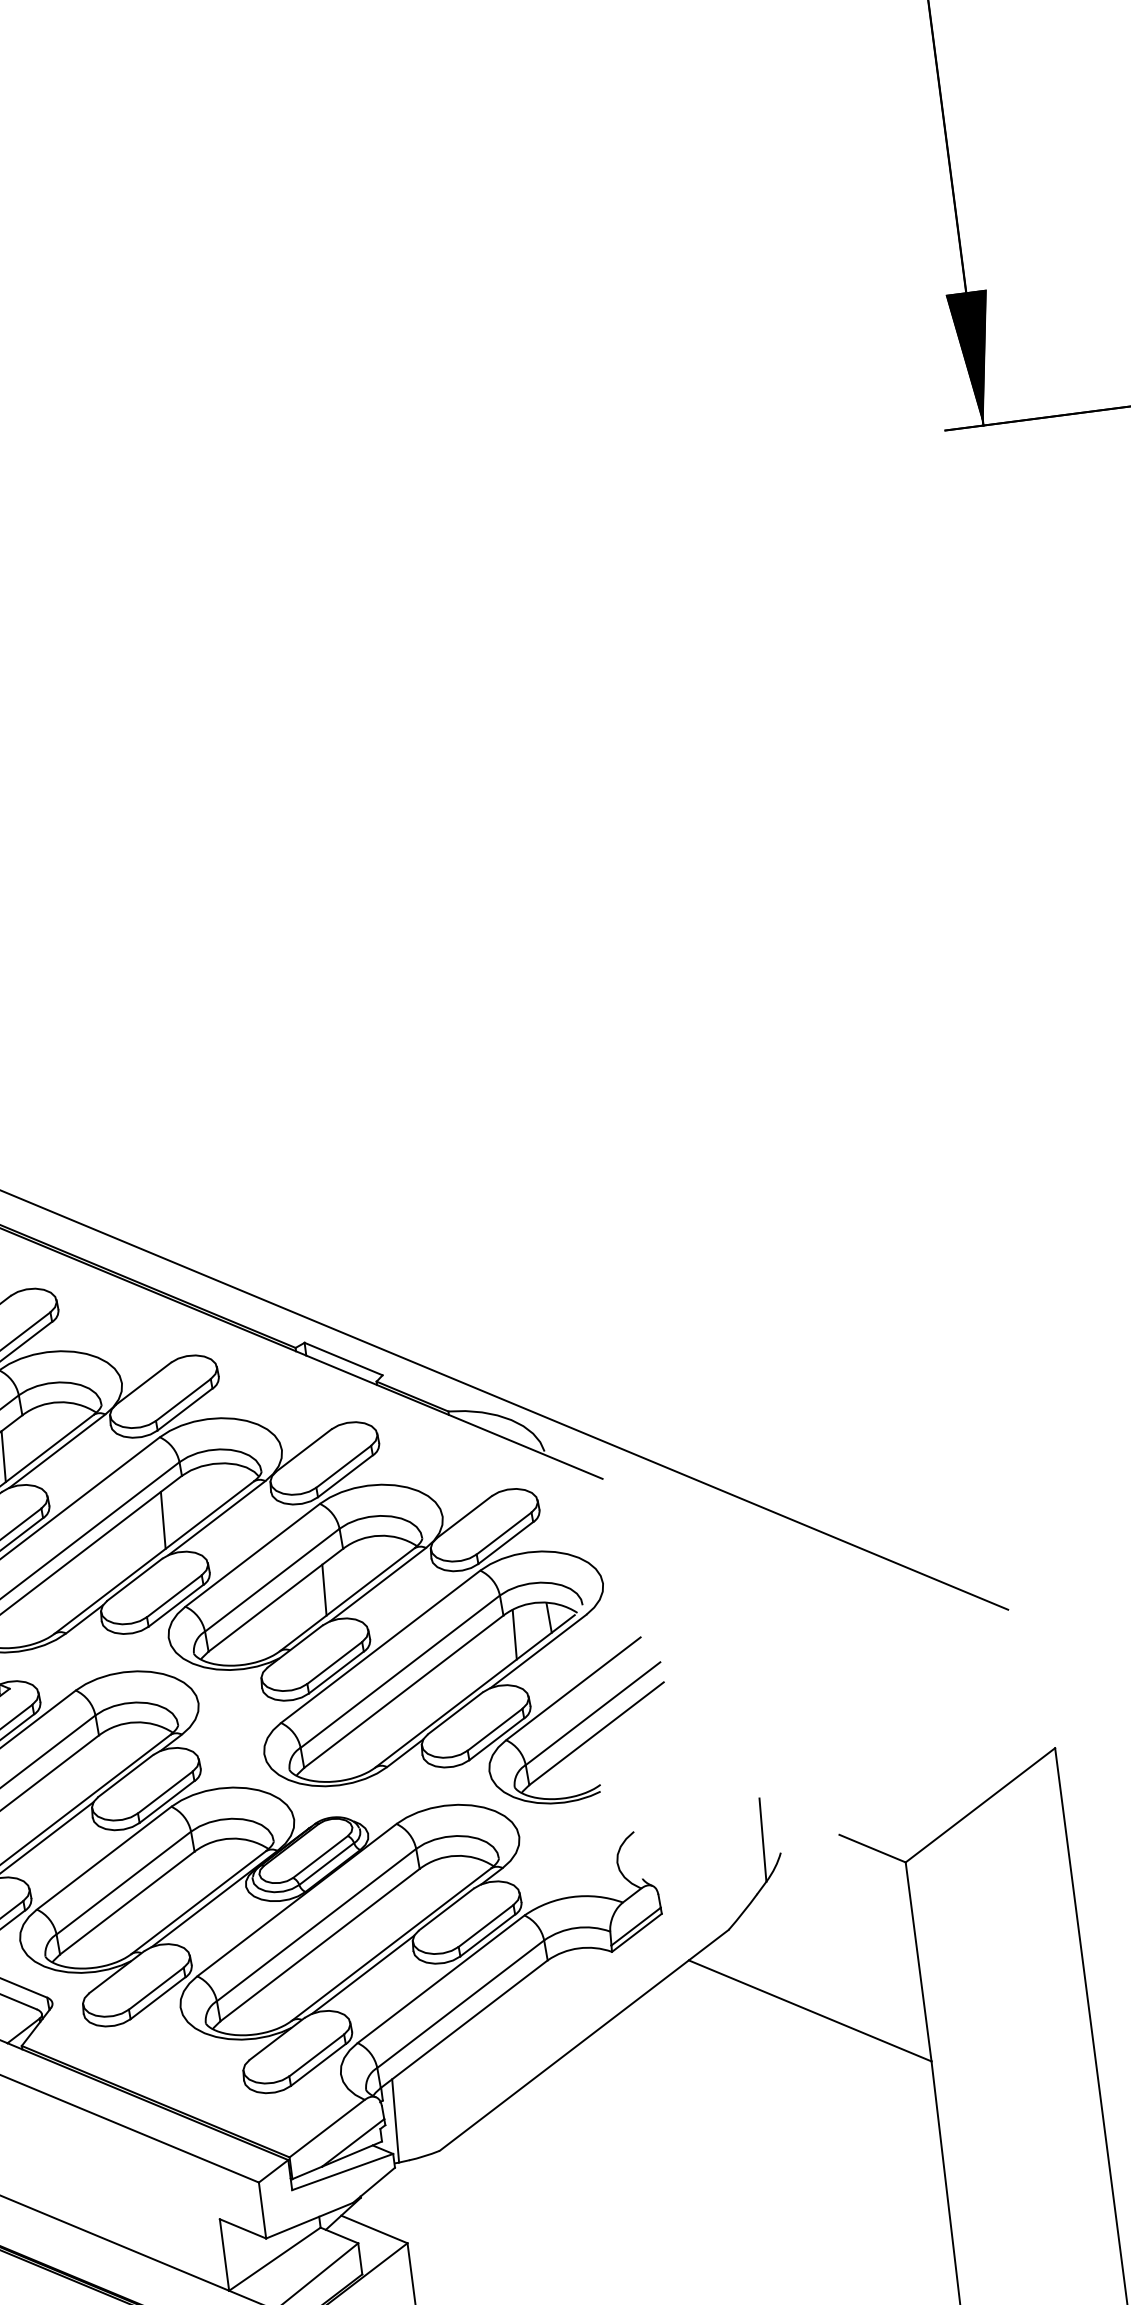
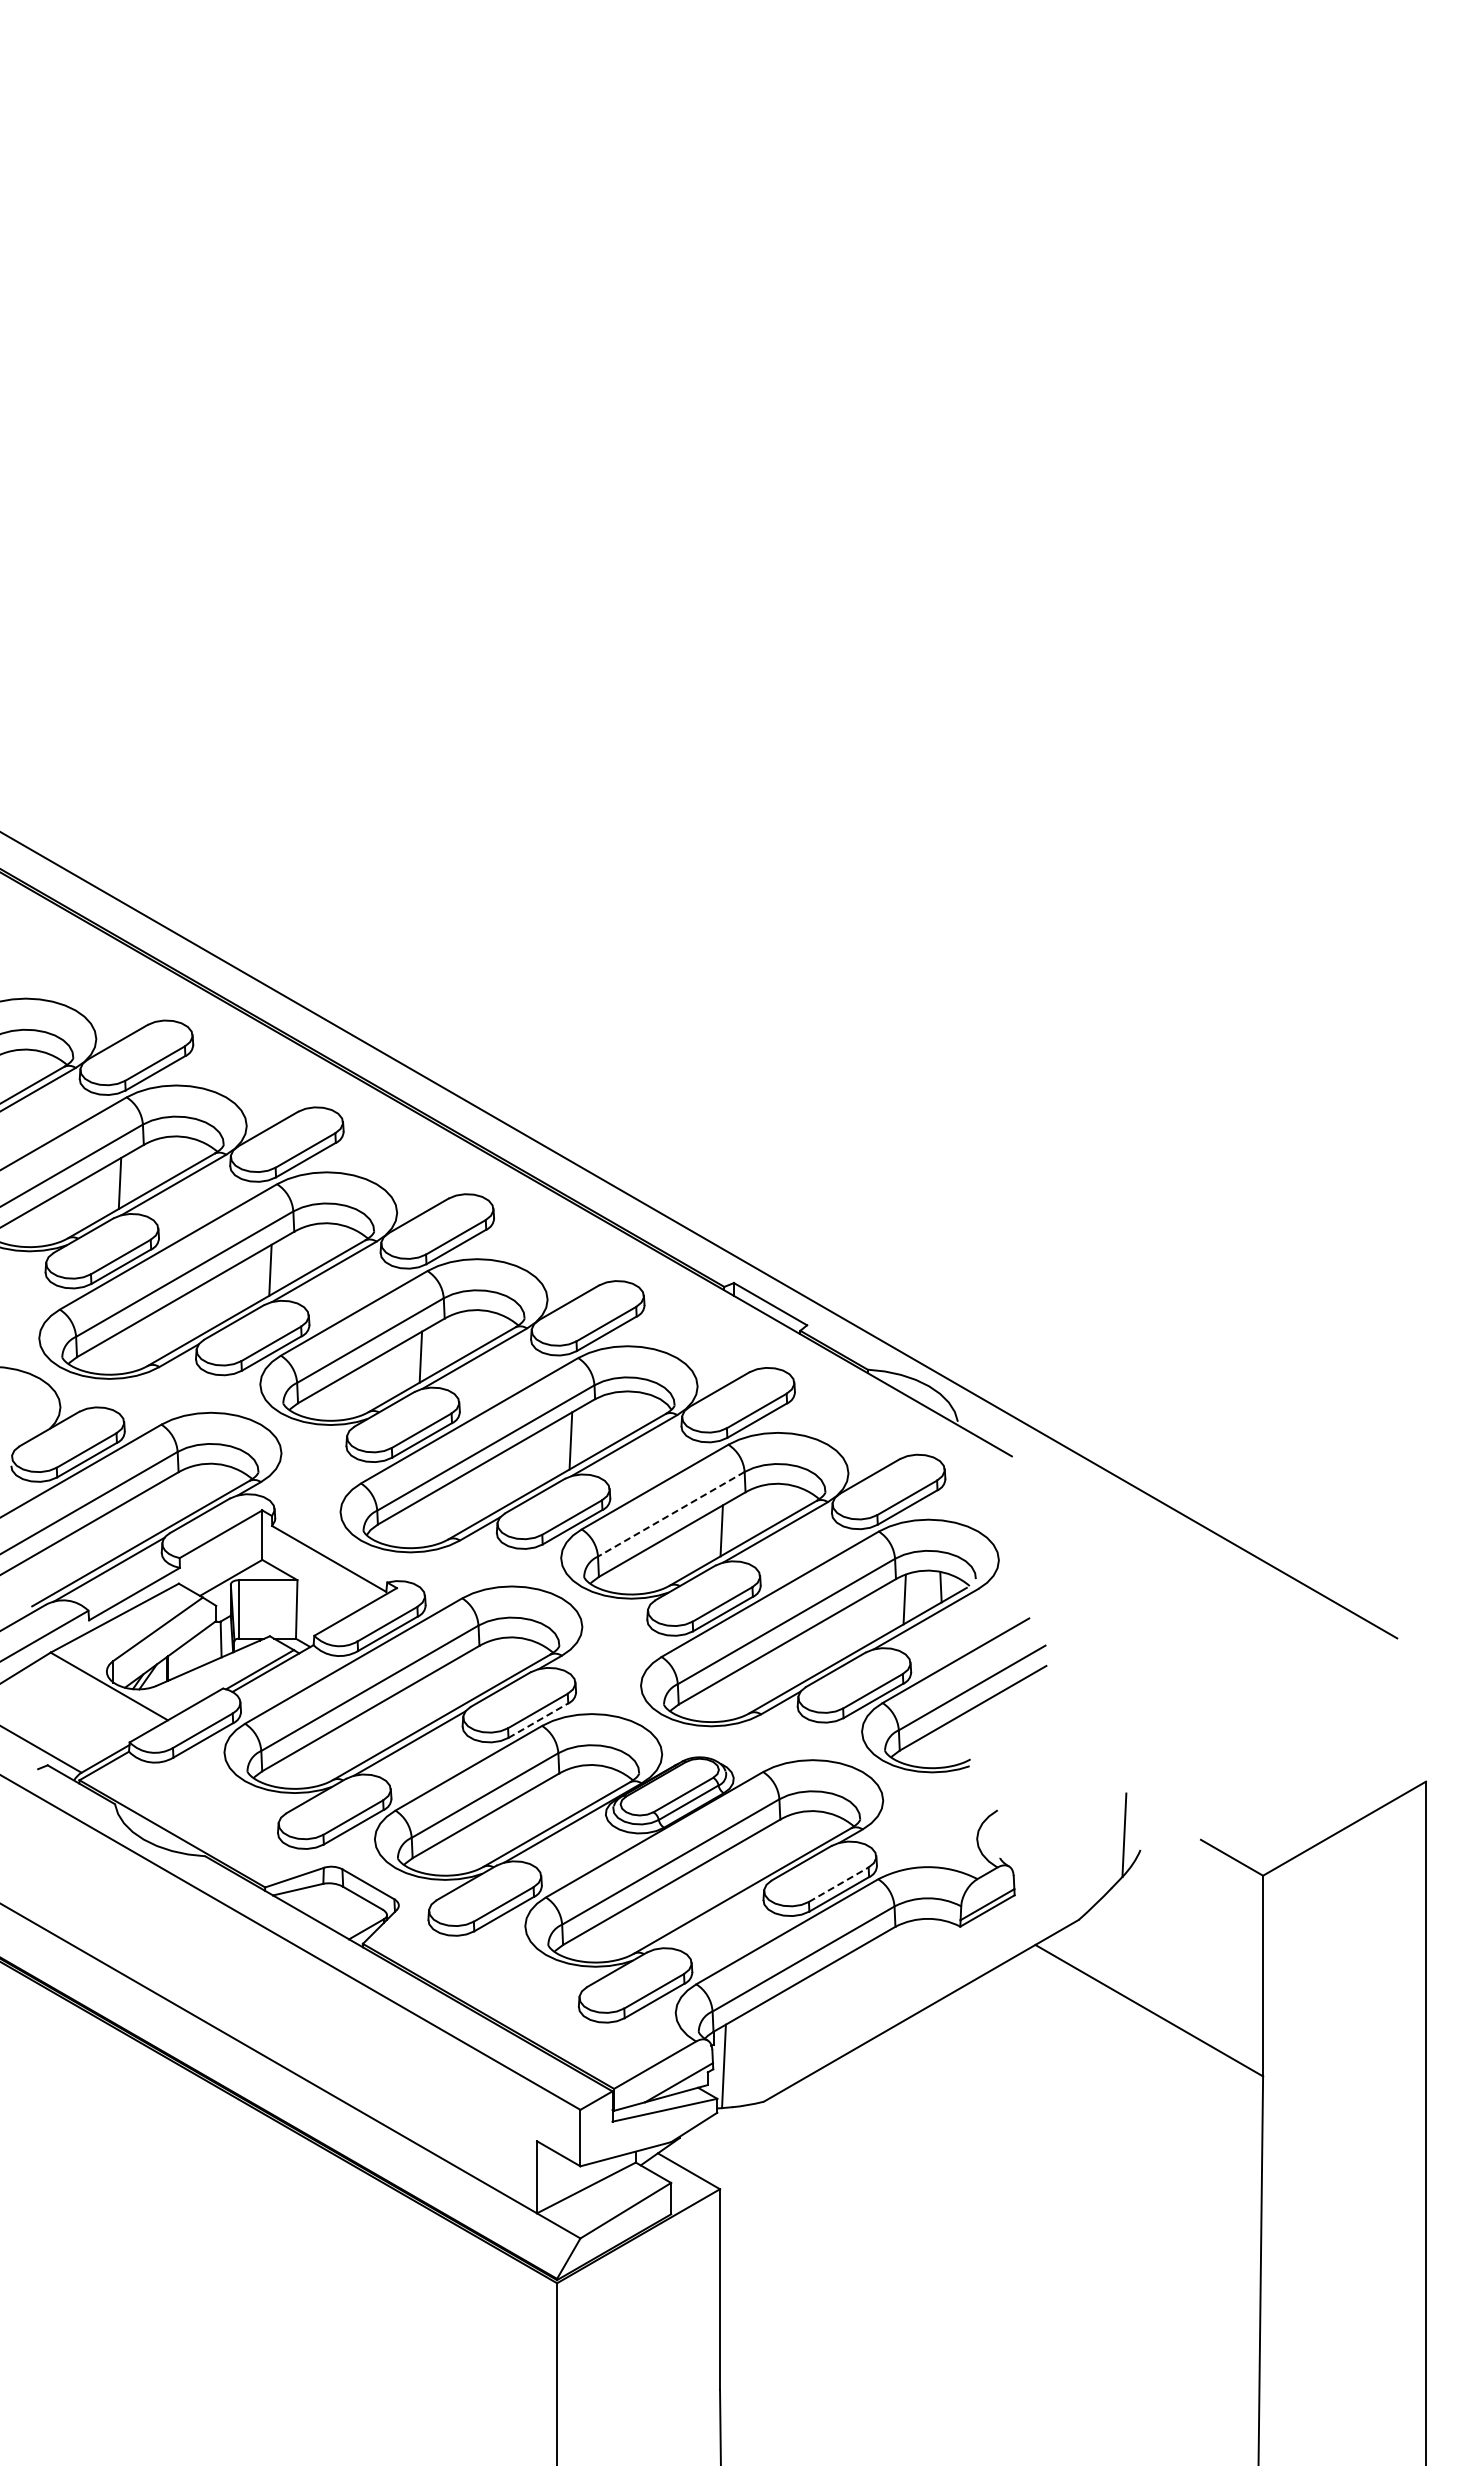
line: (272, 1580) -> (671, 1514), solid -> dashed
line: (167, 1801) -> (538, 1720), solid -> dashed
line: (486, 1925) -> (839, 1884), solid -> dashed
line: (363, 1975) -> (710, 1917), removed

